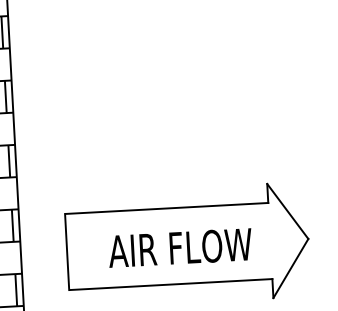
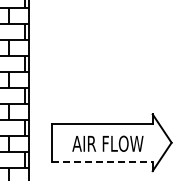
line: (171, 284) -> (102, 161), solid -> dashed

